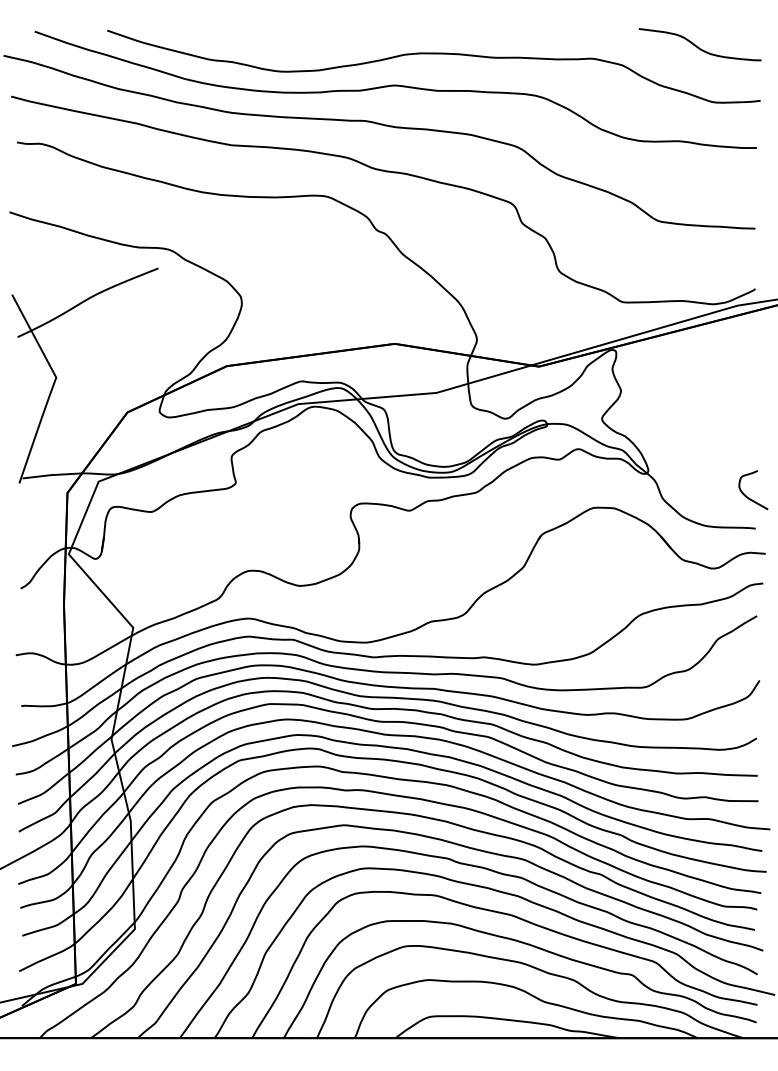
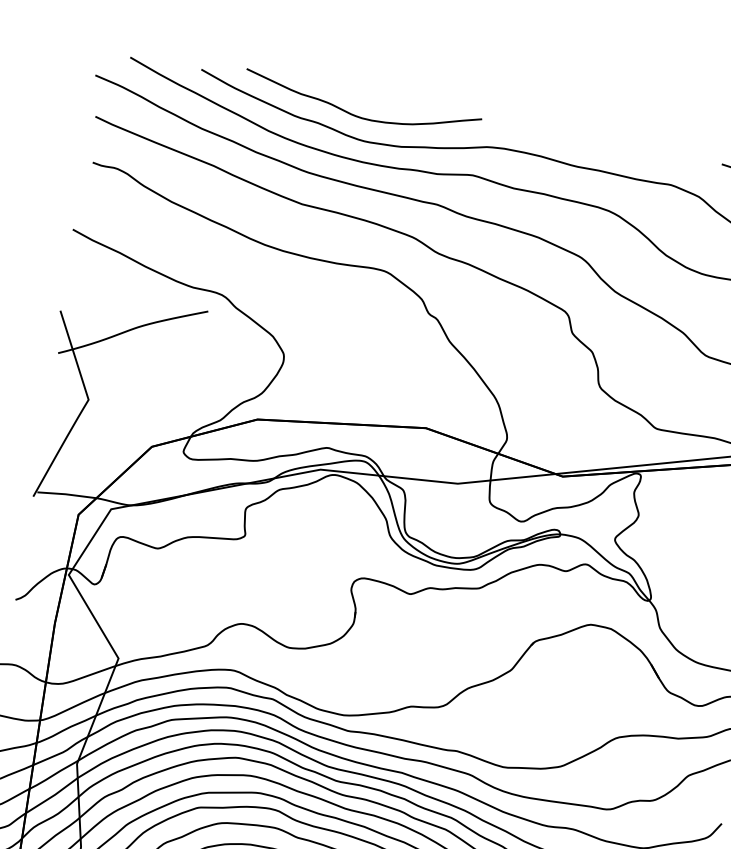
curve: (271, 47) -> (359, 115), added

